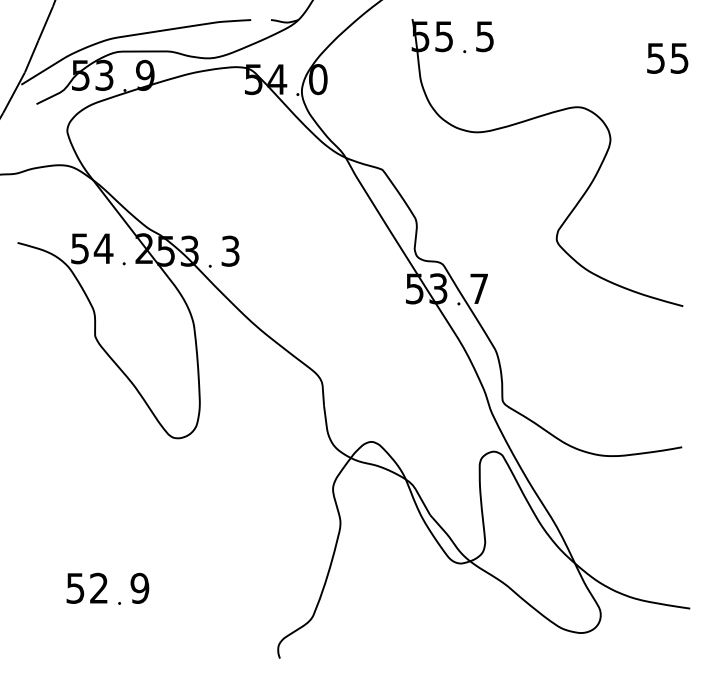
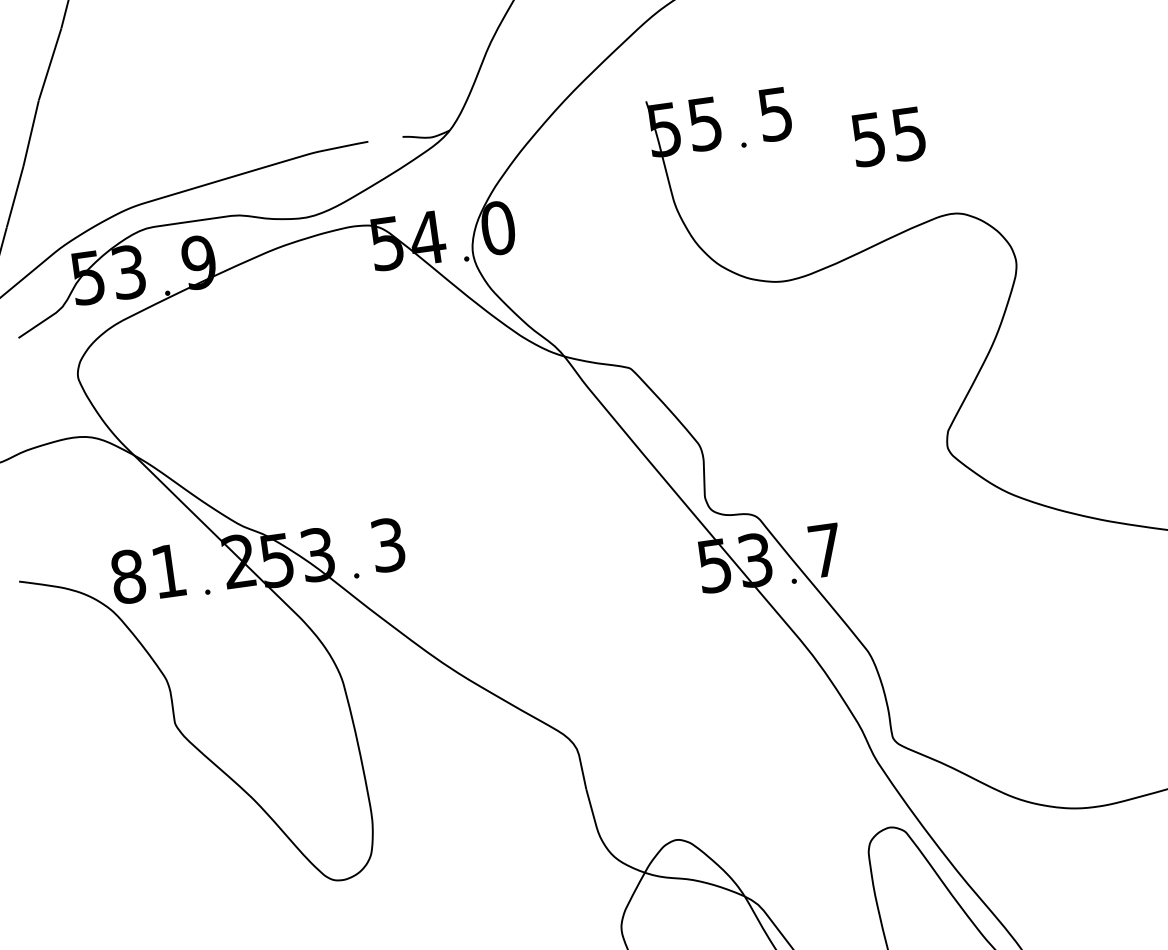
text: (667, 58) -> (888, 137), moved
text: (91, 248) -> (147, 573), 54 -> 81

